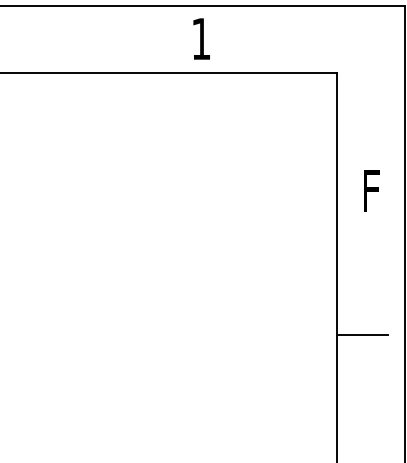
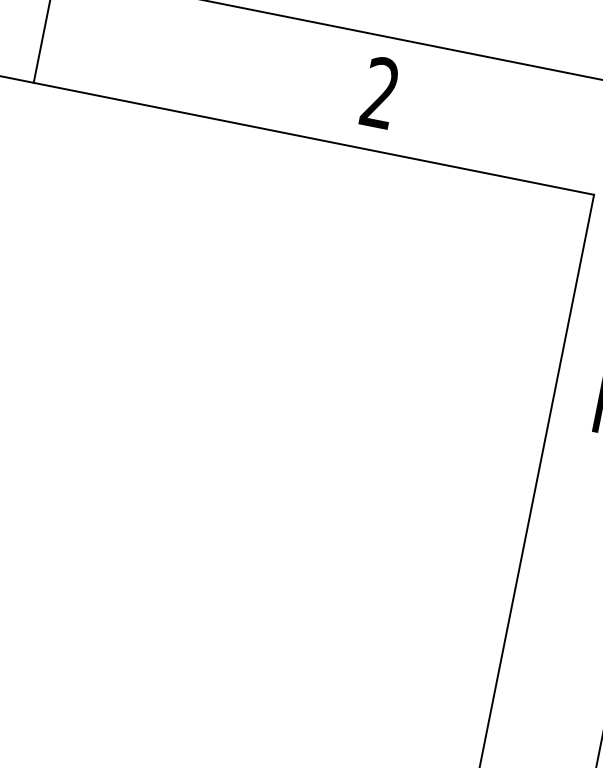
text: (200, 38) -> (379, 91), 1 -> 2
line: (362, 334) -> (549, 634), removed

